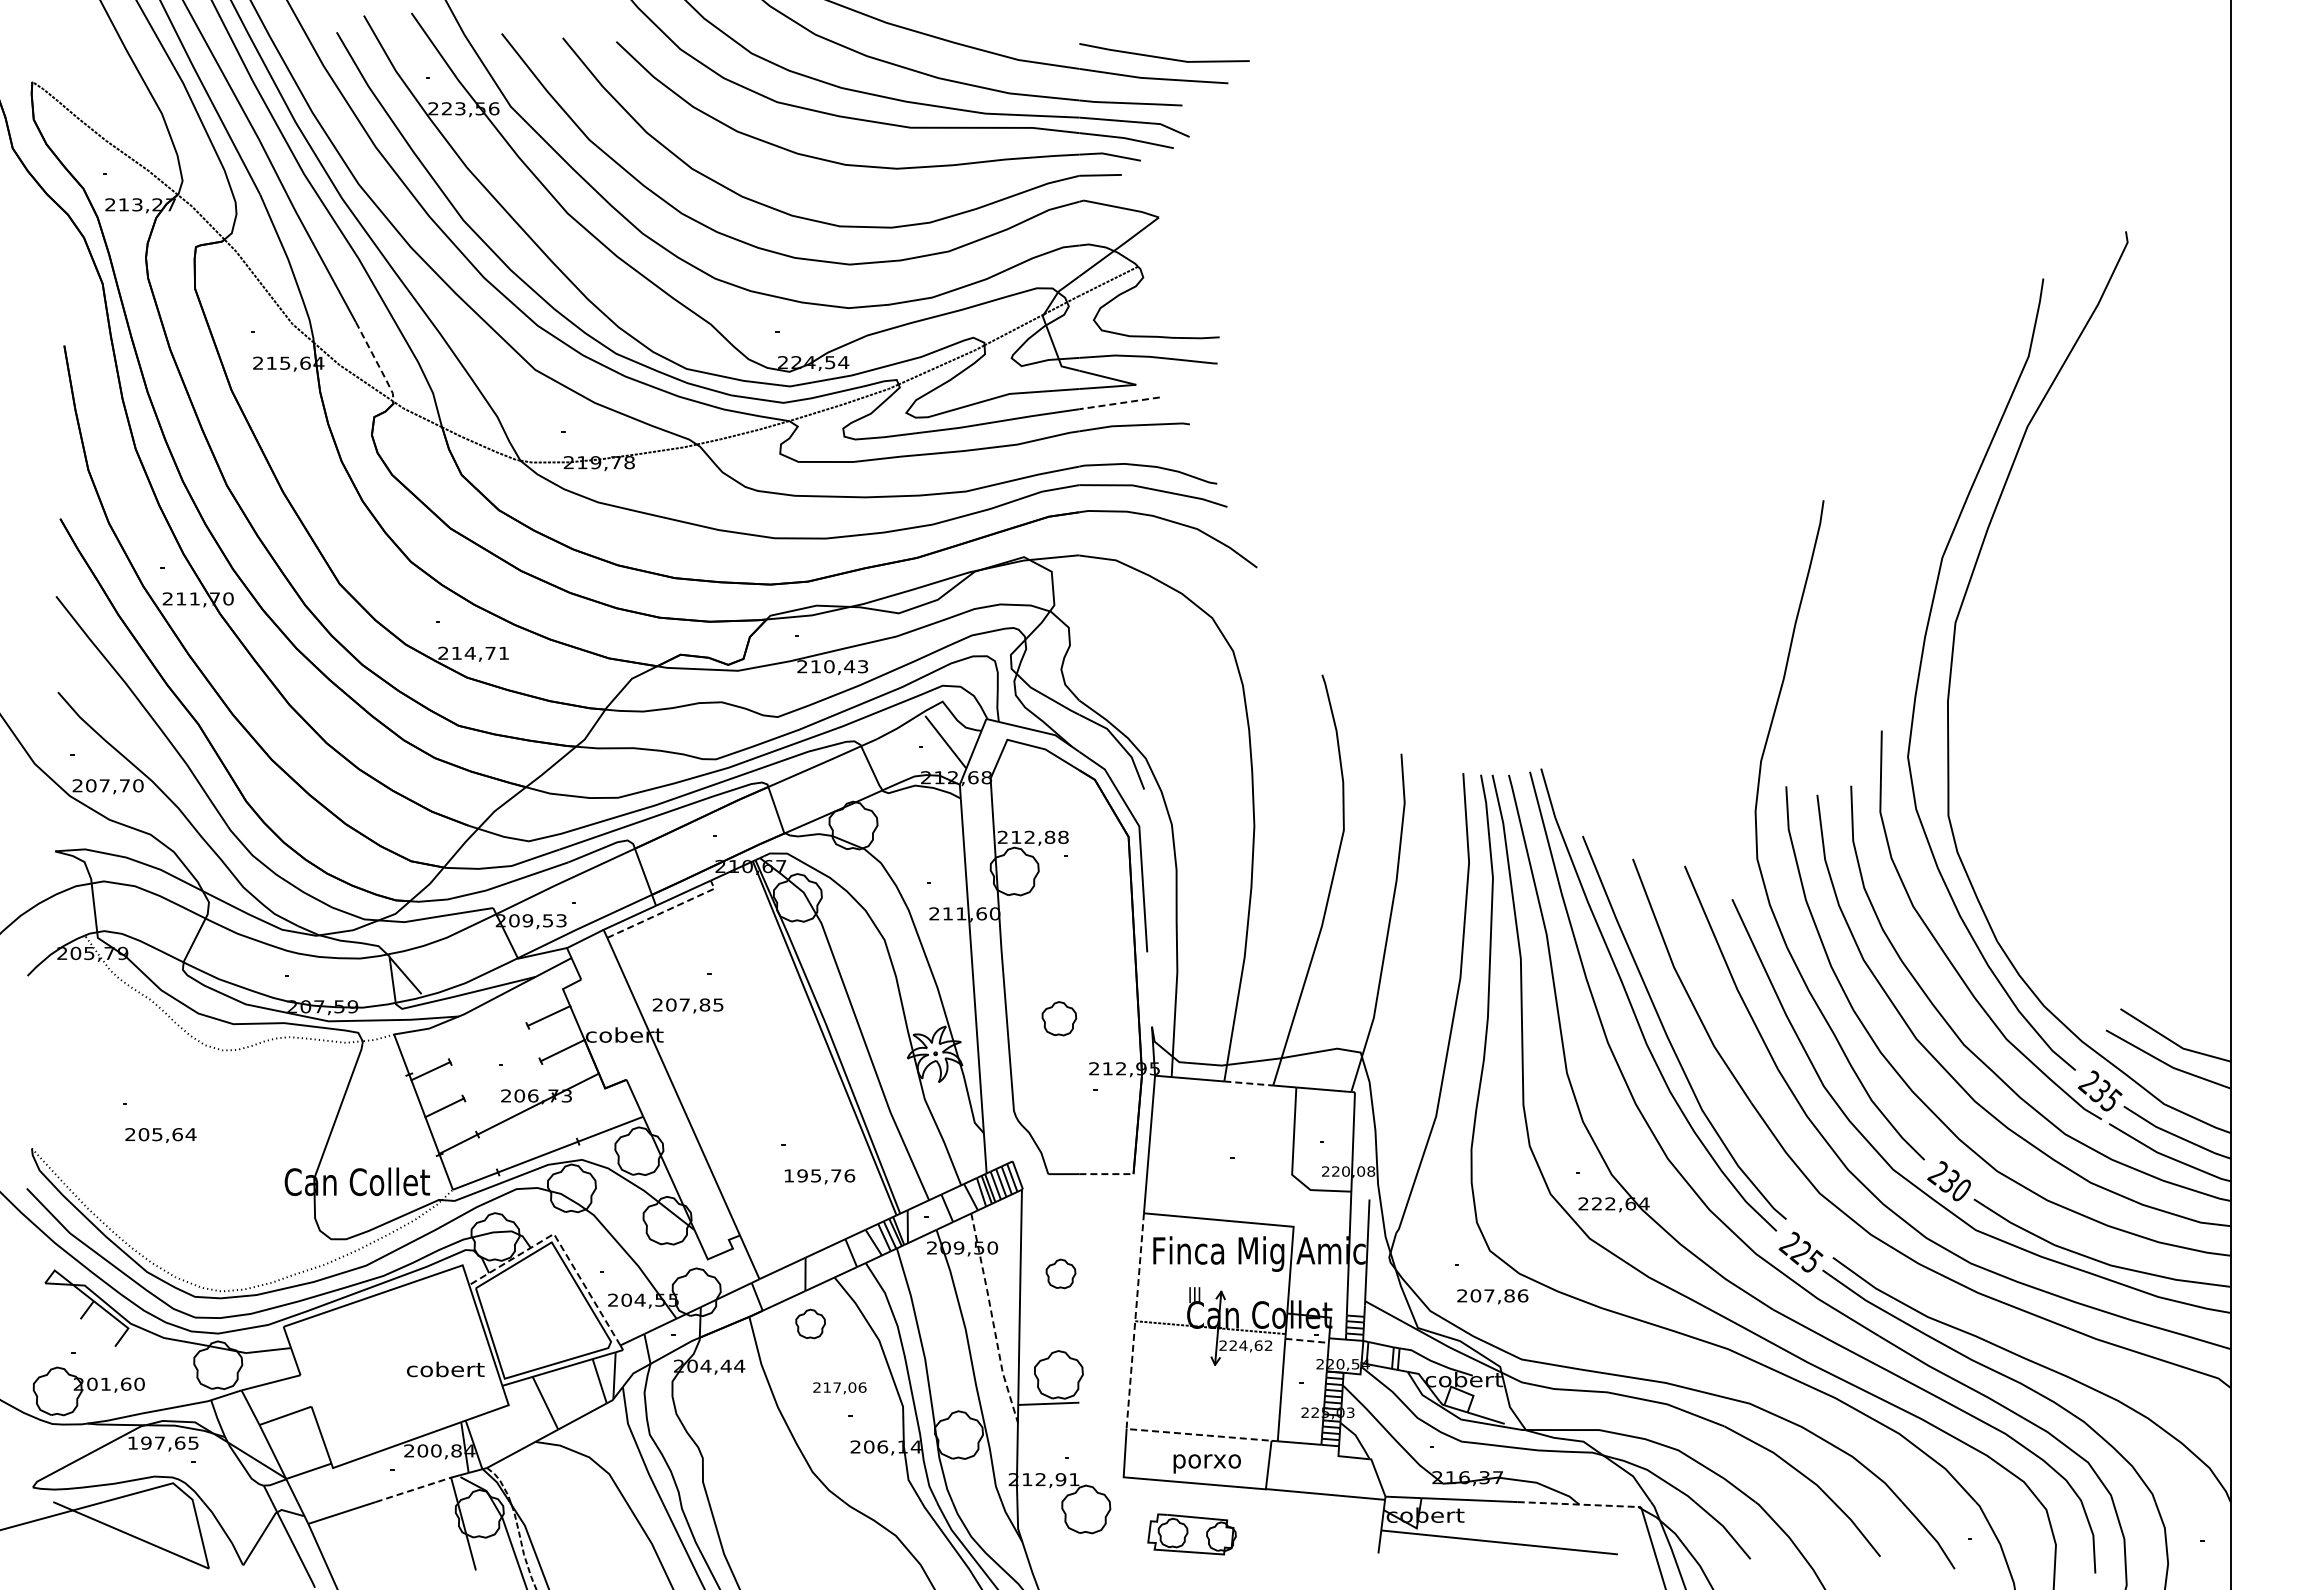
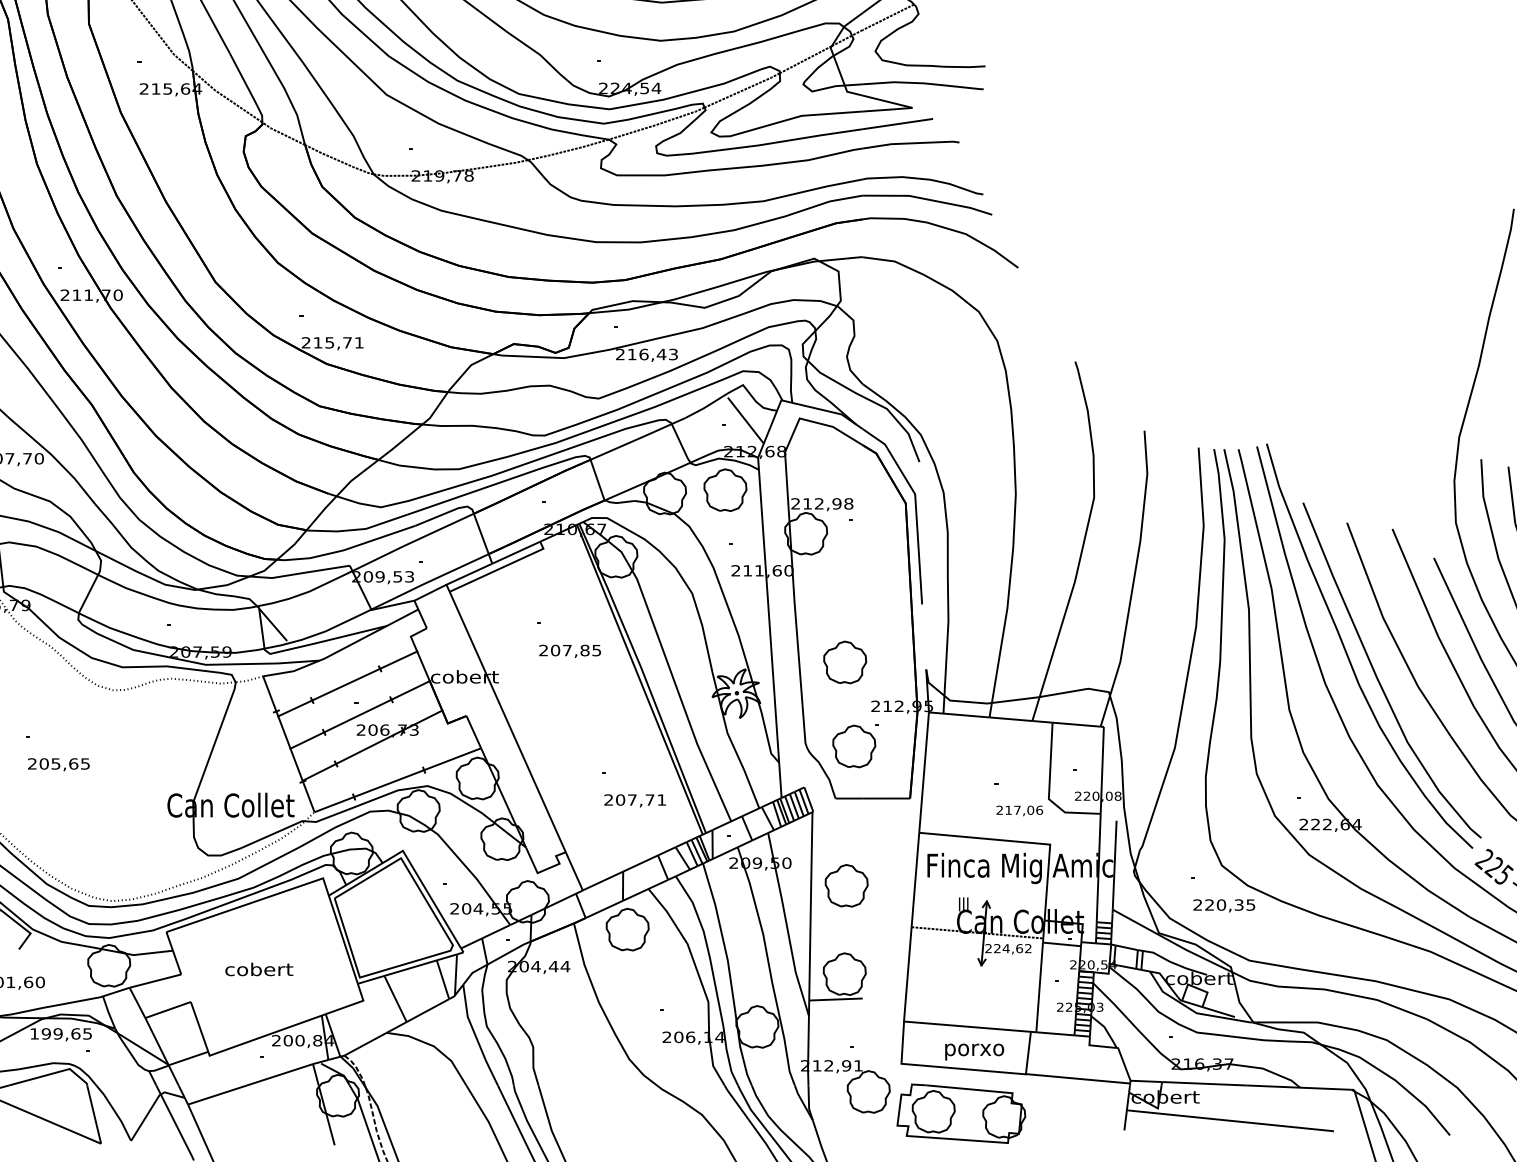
line: (377, 362) -> (248, 88), dashed -> solid
line: (1119, 403) -> (897, 124), dashed -> solid
text: (469, 653) -> (329, 342), 214,71 -> 215,71
text: (829, 666) -> (644, 354), 210,43 -> 216,43
part: (922, 821) -> (725, 489), added
text: (1049, 837) -> (836, 503), 212,88 -> 212,98
line: (665, 911) -> (500, 568), dashed -> solid
text: (687, 1005) -> (569, 650), moved
part: (1059, 1018) -> (845, 662), size x1.43
line: (488, 1043) -> (345, 684), added
line: (501, 1079) -> (357, 715), added
line: (1248, 1083) -> (1010, 719), dashed -> solid
part: (1069, 1114) -> (854, 746), added
text: (190, 1134) -> (84, 763), 205,64 -> 205,65
line: (1106, 1174) -> (886, 798), dashed -> solid
text: (819, 1175) -> (635, 799), 195,76 -> 207,71
line: (561, 1246) -> (409, 861), dashed -> solid
part: (1060, 1273) -> (846, 885), size x1.67
text: (1499, 1295) -> (1230, 904), 207,86 -> 220,35
line: (992, 1318) -> (786, 924), dashed -> solid
part: (810, 1323) -> (627, 929), size x1.67
line: (1307, 1340) -> (1062, 944), dashed -> solid
text: (445, 1369) -> (259, 969), moved
text: (839, 1388) -> (1019, 811), moved
line: (1129, 1394) -> (906, 991), dashed -> solid
text: (159, 1442) -> (57, 1033), 197,65 -> 199,65
line: (413, 1489) -> (280, 1074), dashed -> solid
line: (1578, 1504) -> (1299, 1087), dashed -> solid
part: (1191, 1534) -> (960, 1113), size x1.67

